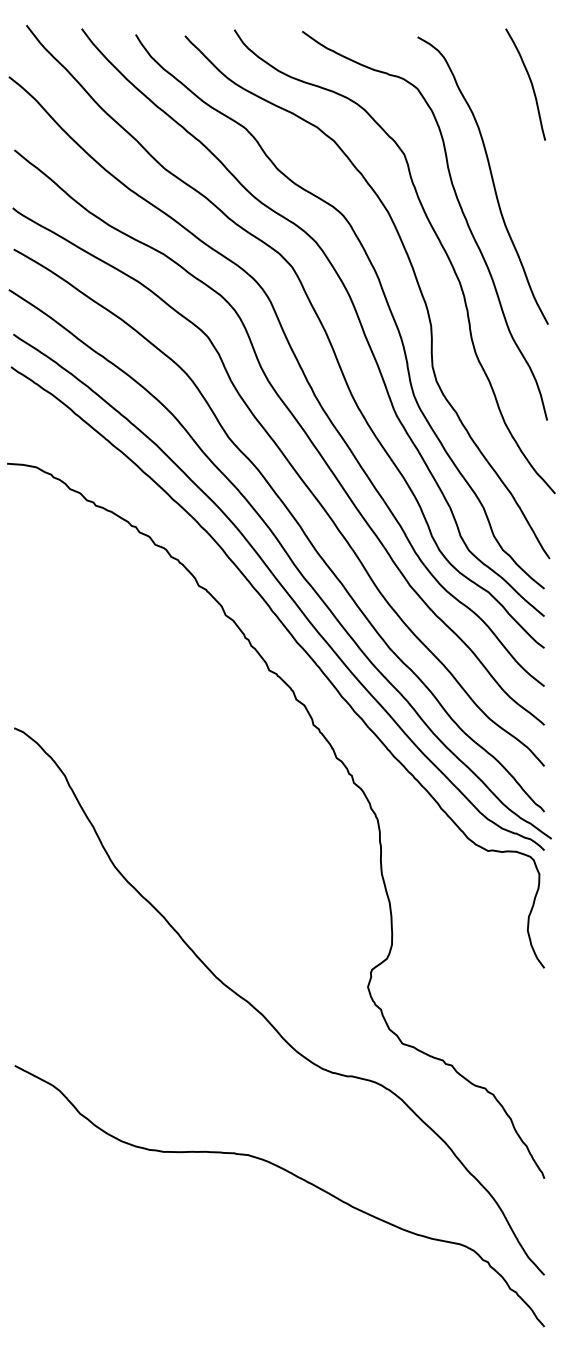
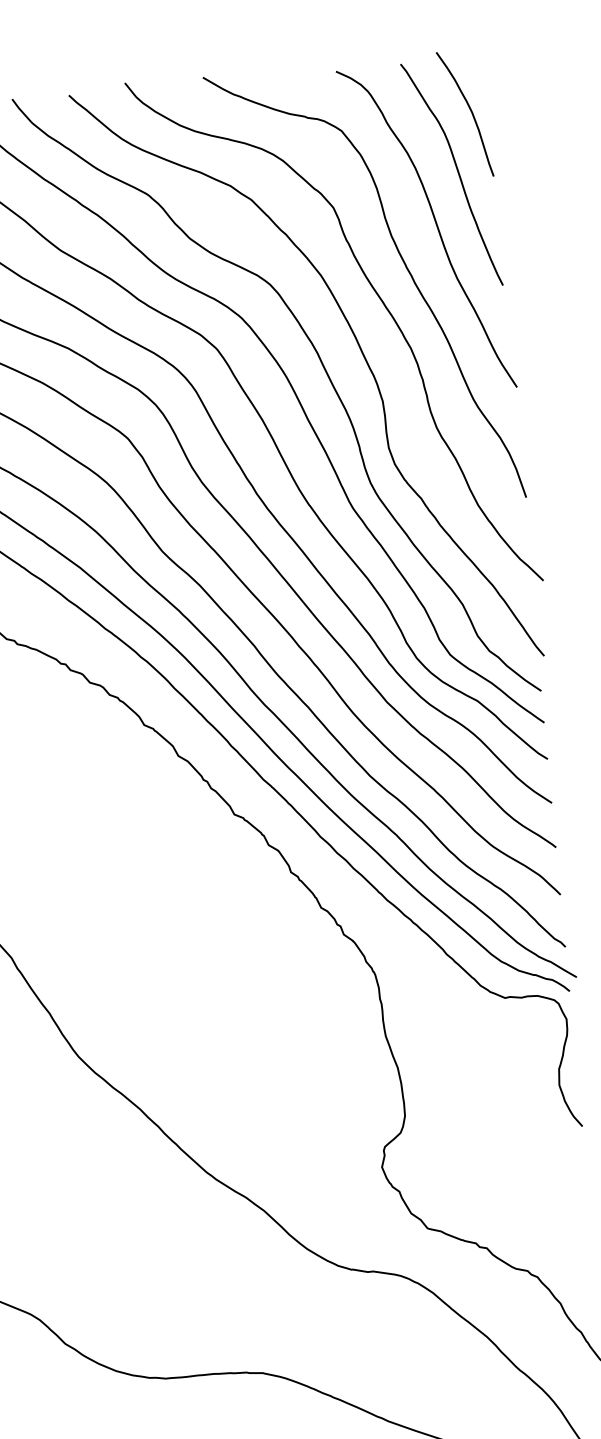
curve: (513, 132) -> (456, 170), added

